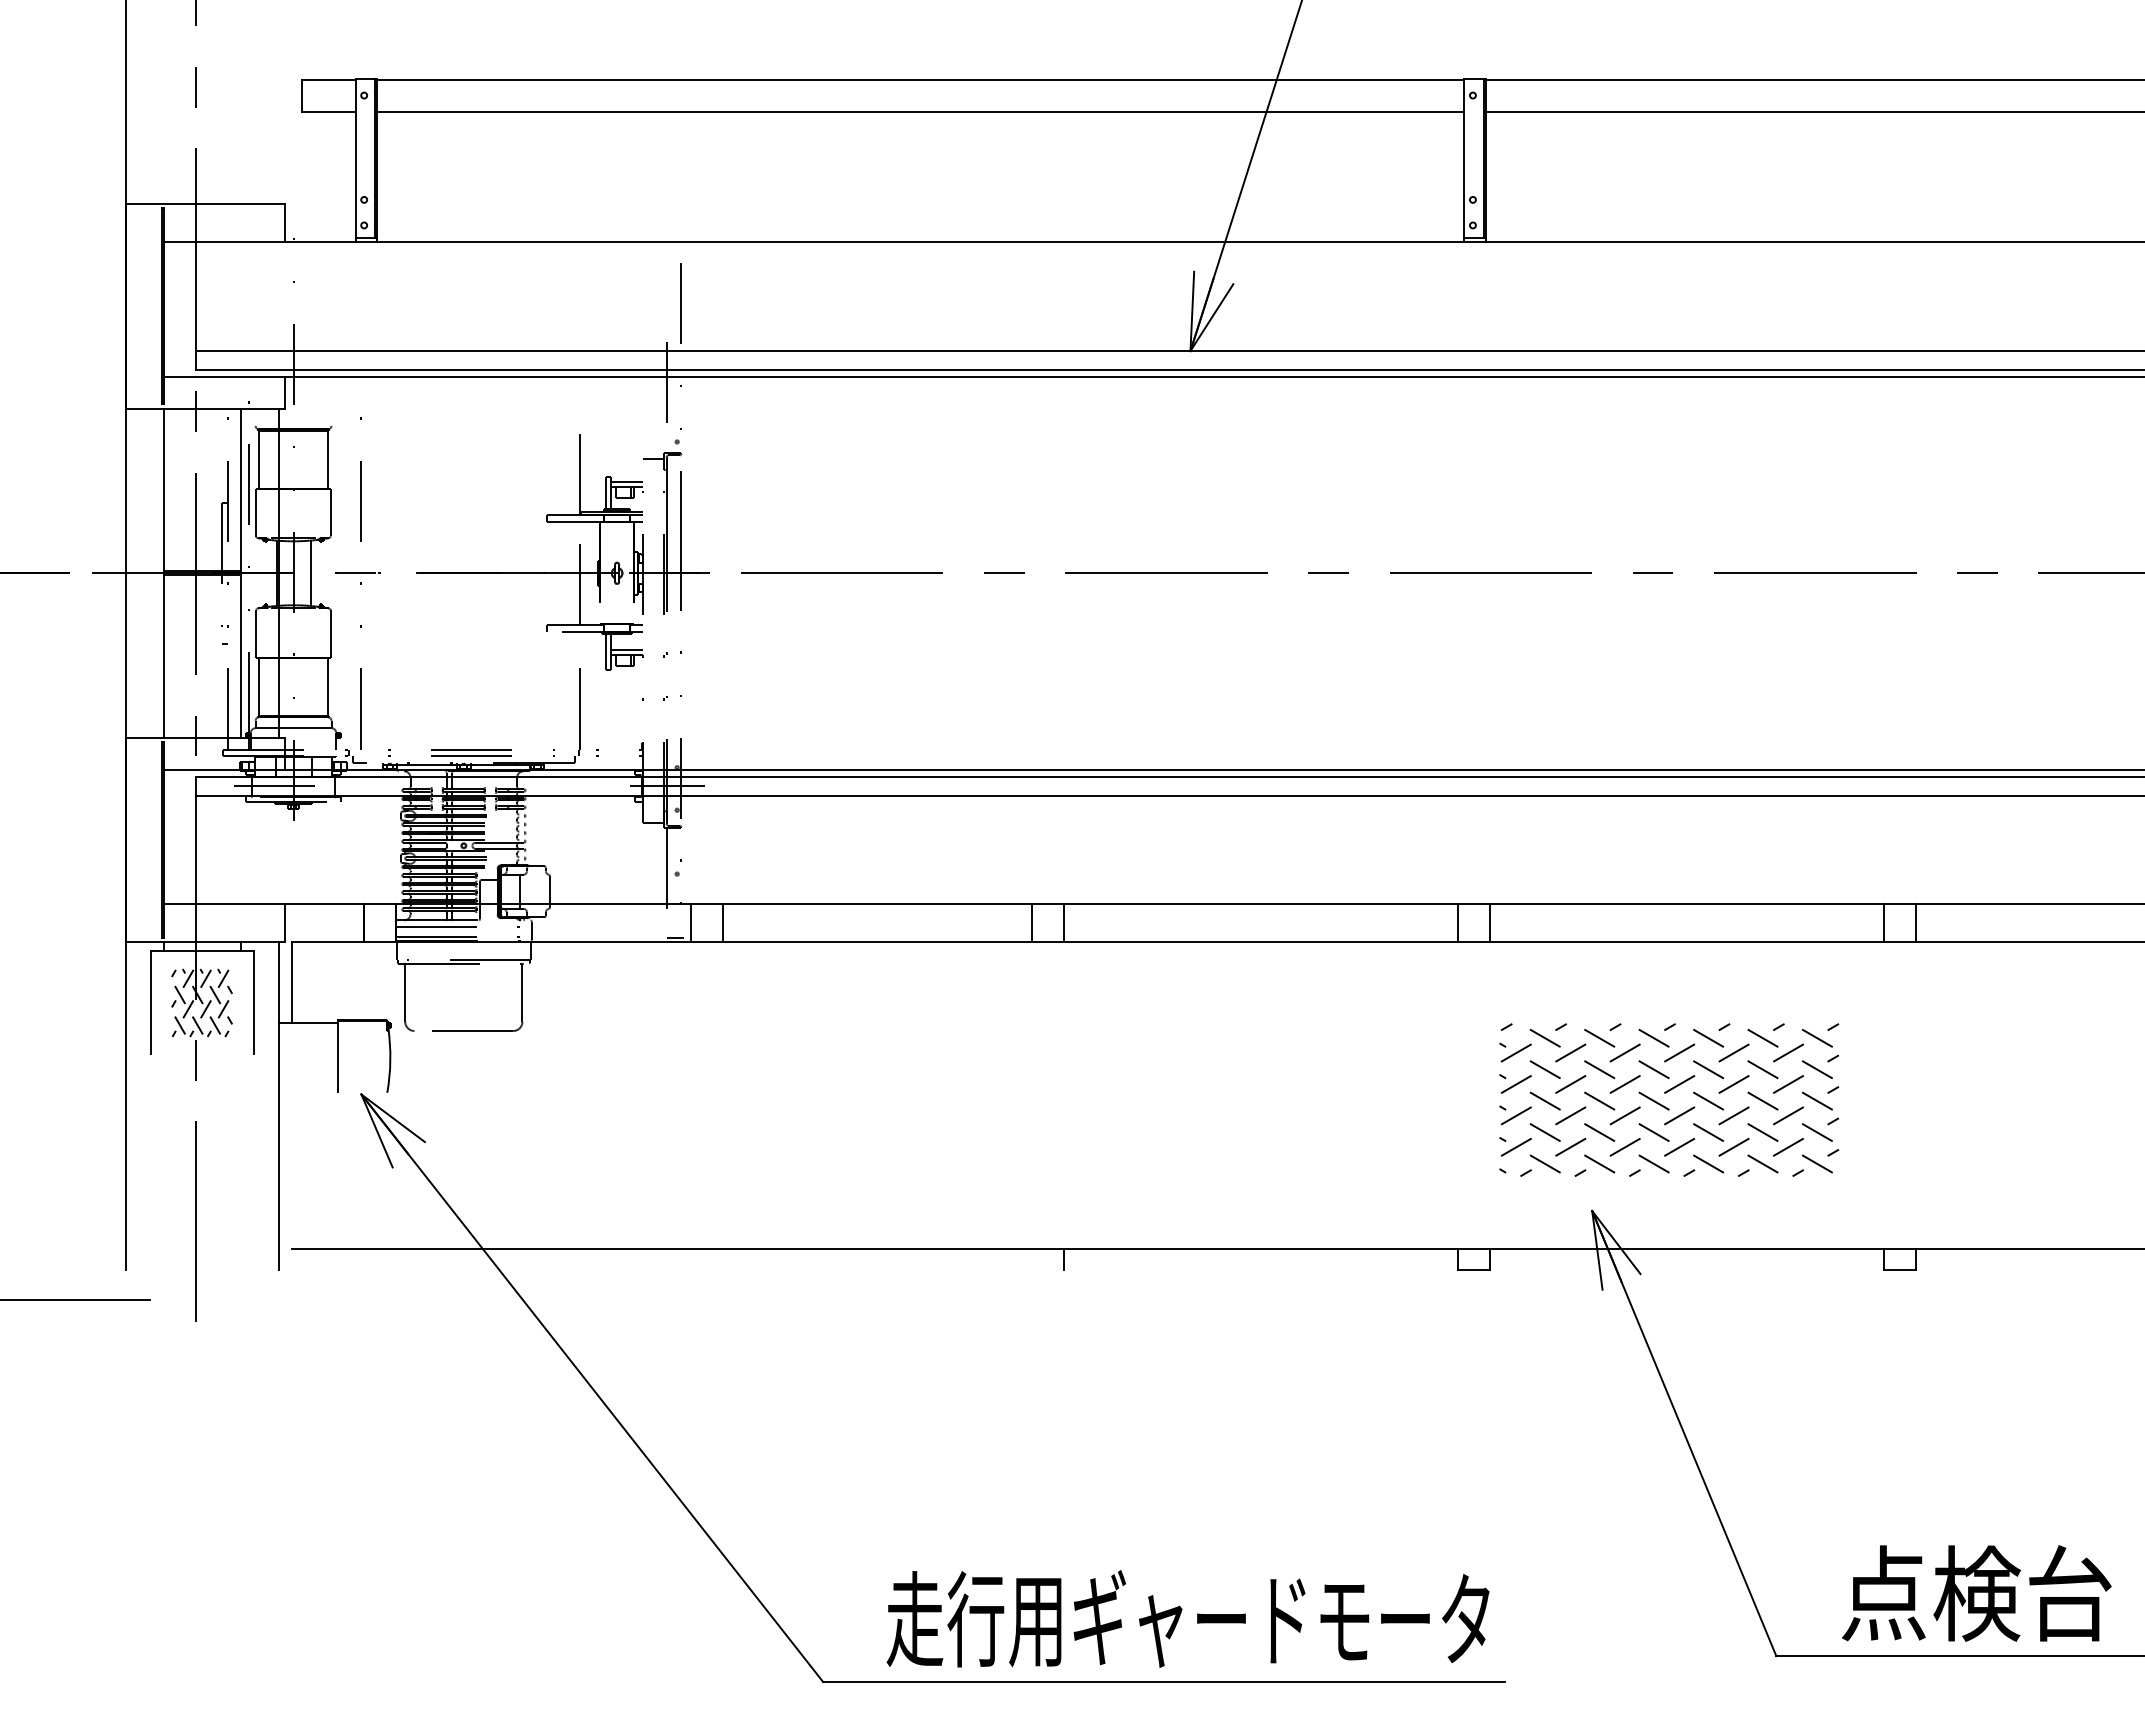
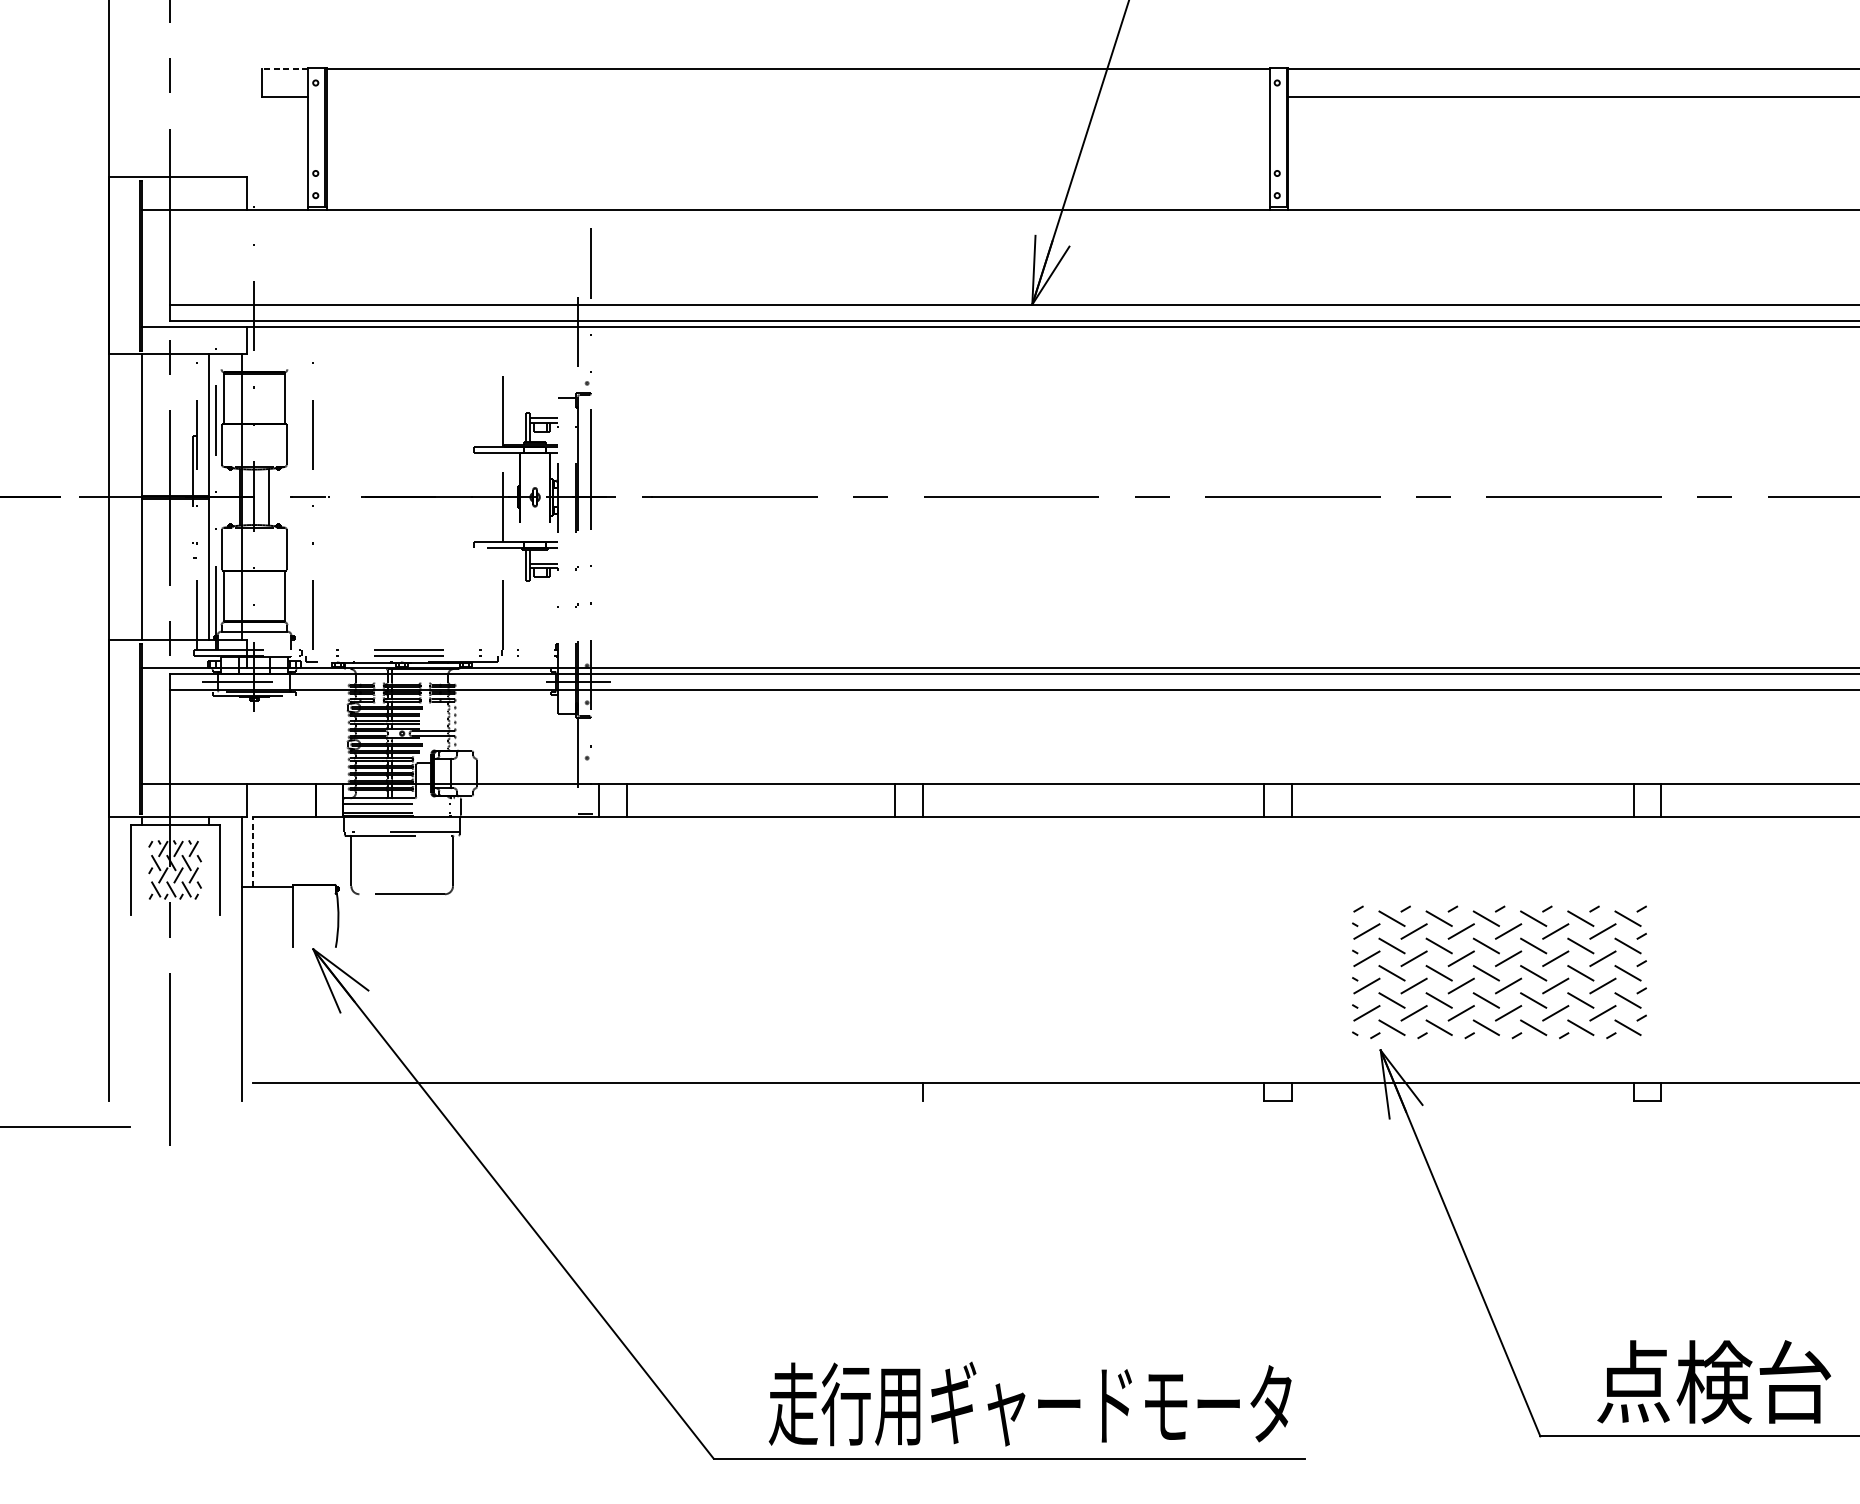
line: (328, 79) -> (284, 69), solid -> dashed
line: (920, 111) -> (798, 96), removed
line: (291, 981) -> (252, 851), solid -> dashed
part: (1666, 1093) -> (1497, 966), moved

